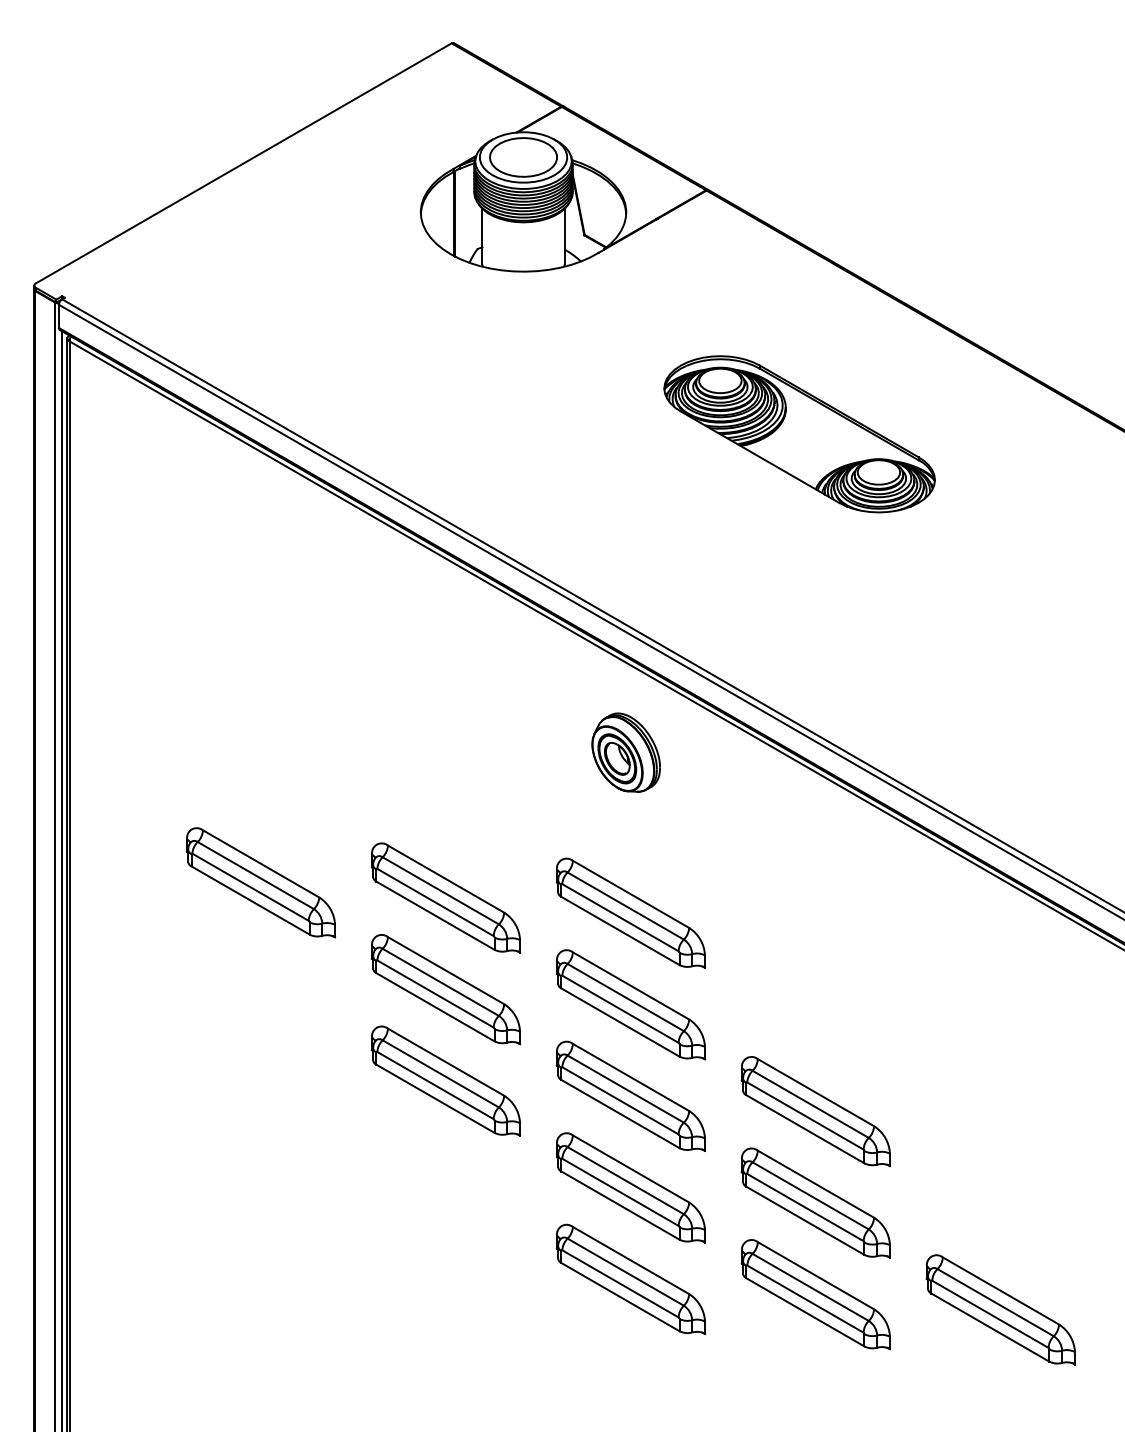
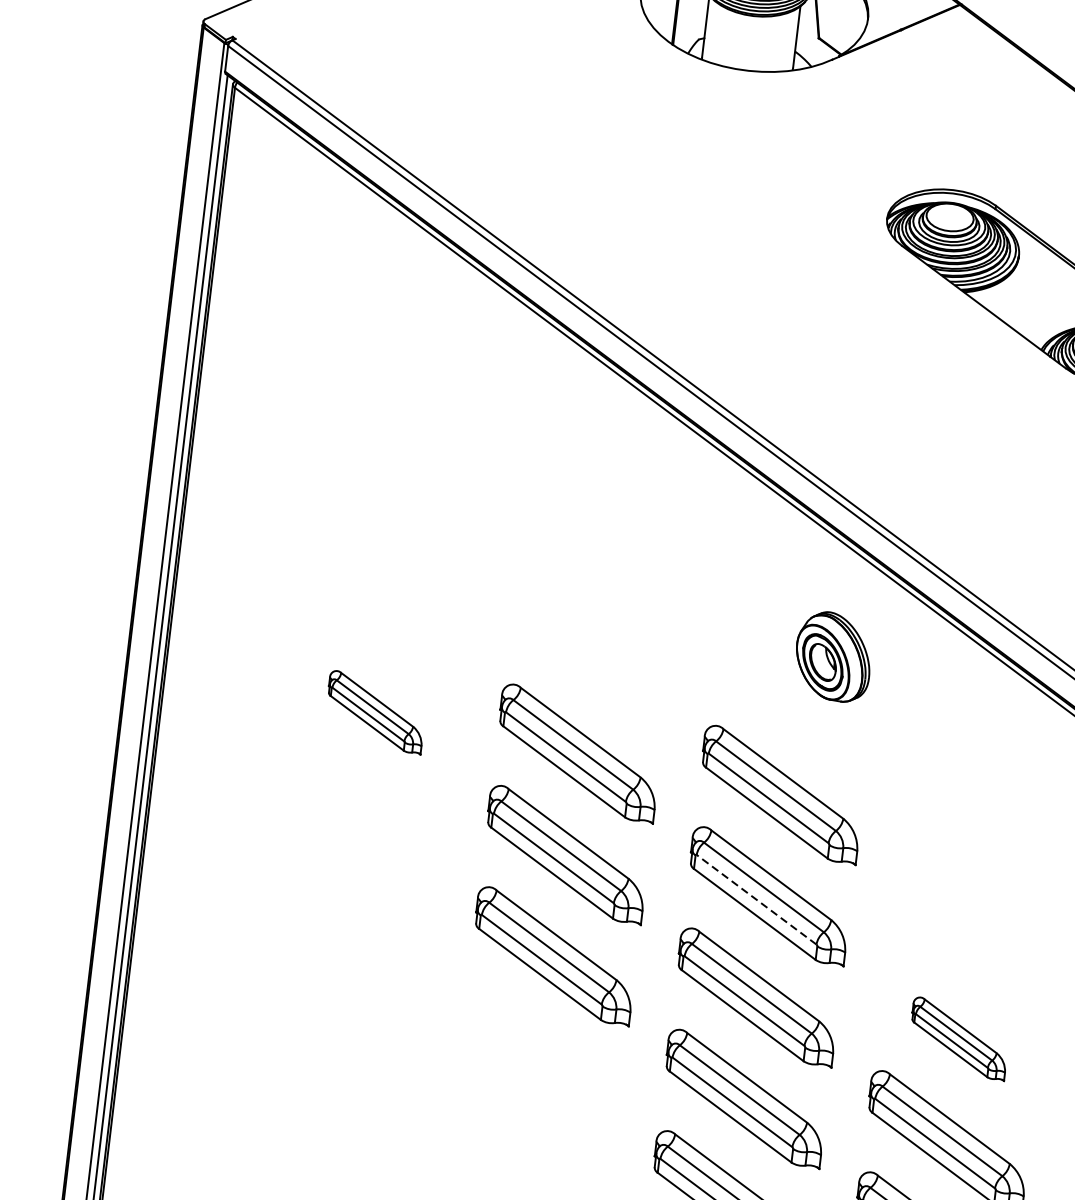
part: (625, 752) -> (832, 656), moved
part: (261, 882) -> (376, 712), size x0.6
line: (620, 1009) -> (756, 899), solid -> dashed
part: (815, 1111) -> (958, 1038), size x0.6

